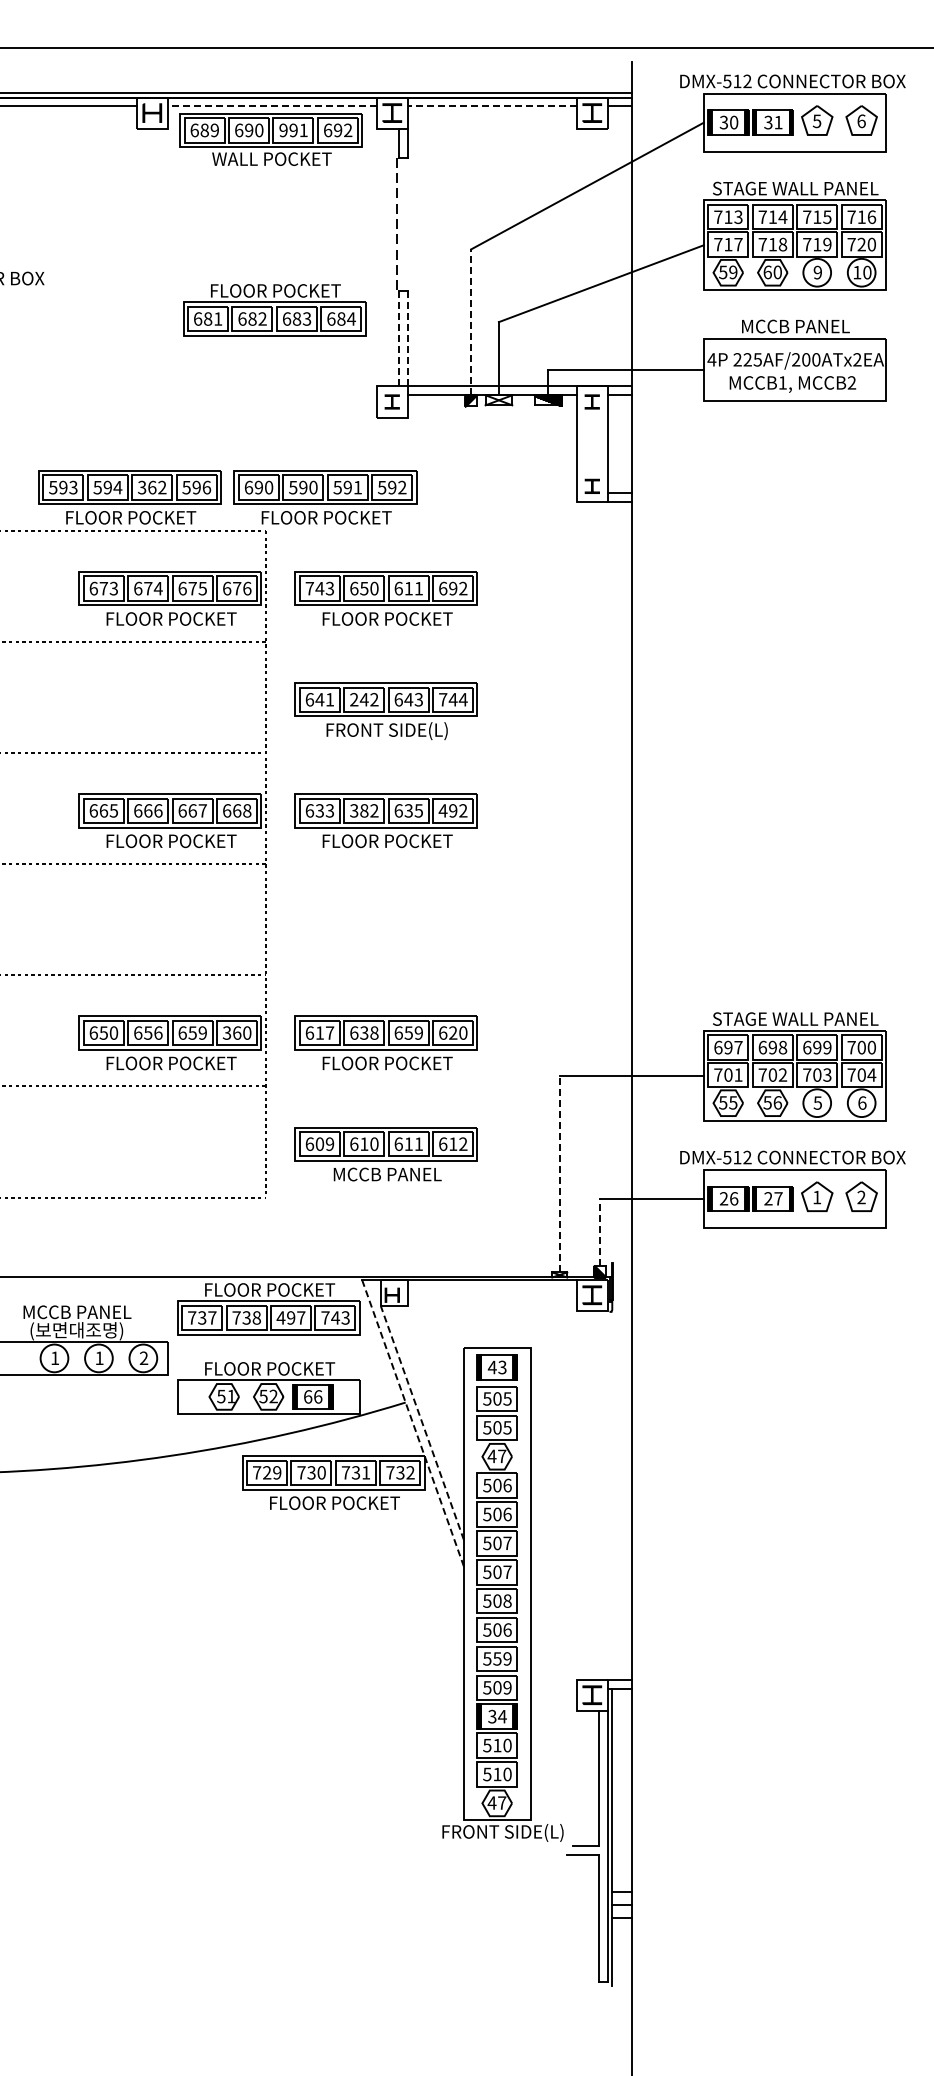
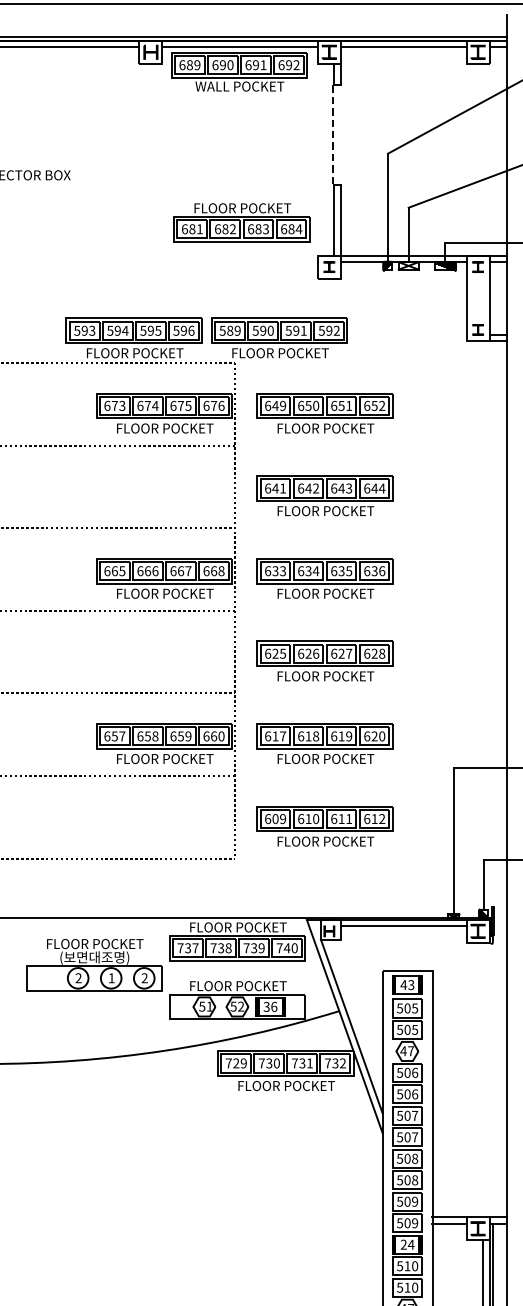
line: (271, 106) -> (239, 47), dashed -> solid
line: (491, 106) -> (403, 47), dashed -> solid
text: (283, 130) -> (248, 65), 991 -> 691
part: (274, 310) -> (241, 222), moved
line: (471, 322) -> (388, 208), dashed -> solid
line: (398, 338) -> (333, 219), dashed -> solid
line: (407, 338) -> (340, 219), dashed -> solid
text: (152, 487) -> (151, 330), 362 -> 595
text: (258, 487) -> (229, 330), 690 -> 589
text: (319, 588) -> (275, 405), 743 -> 649
text: (408, 588) -> (341, 405), 611 -> 651
text: (453, 588) -> (374, 405), 692 -> 652
text: (354, 699) -> (301, 488), 242 -> 642
text: (443, 699) -> (367, 488), 744 -> 644
text: (387, 731) -> (325, 512), FRONT SIDE(L) -> FLOOR POCKET
text: (364, 810) -> (308, 570), 382 -> 634
text: (452, 810) -> (374, 570), 492 -> 636
part: (385, 931) -> (324, 660), added
text: (113, 1032) -> (122, 735), 650 -> 657
text: (158, 1032) -> (155, 735), 656 -> 658
text: (226, 1032) -> (206, 735), 360 -> 660
text: (364, 1032) -> (308, 735), 638 -> 618
text: (408, 1032) -> (341, 735), 659 -> 619
line: (559, 1173) -> (453, 840), dashed -> solid
text: (387, 1174) -> (325, 841), MCCB PANEL -> FLOOR POCKET
line: (600, 1232) -> (484, 884), dashed -> solid
line: (491, 1288) -> (403, 926), added
text: (77, 1312) -> (95, 944), MCCB PANEL -> FLOOR POCKET
text: (290, 1317) -> (253, 947), 497 -> 739
text: (345, 1317) -> (294, 947), 743 -> 740
text: (55, 1357) -> (78, 977), 1 -> 2
text: (308, 1396) -> (267, 1006), 66 -> 36
line: (412, 1422) -> (344, 1025), dashed -> solid
line: (422, 1423) -> (351, 1026), dashed -> solid
text: (507, 1629) -> (415, 1179), 506 -> 508
text: (497, 1658) -> (407, 1201), 559 -> 509
line: (553, 1679) -> (449, 1217), added
line: (553, 1688) -> (449, 1223), added
text: (492, 1716) -> (403, 1244), 34 -> 24

